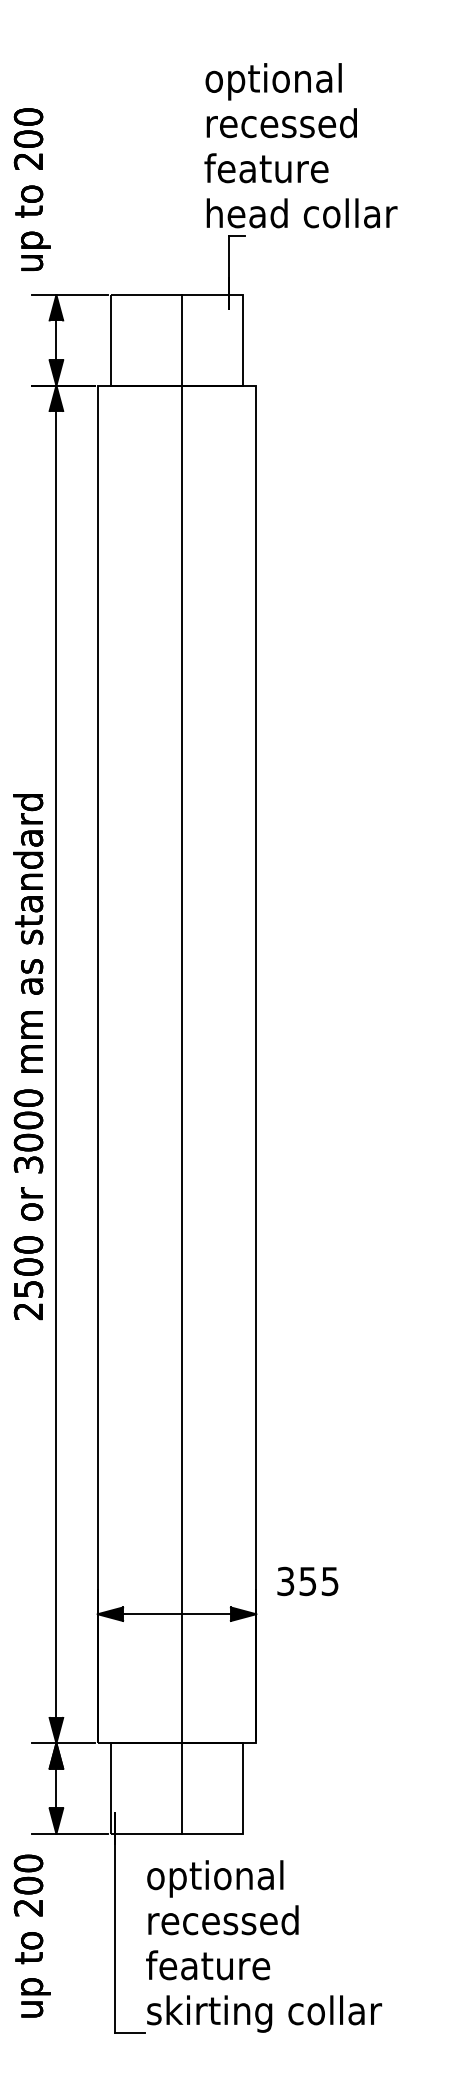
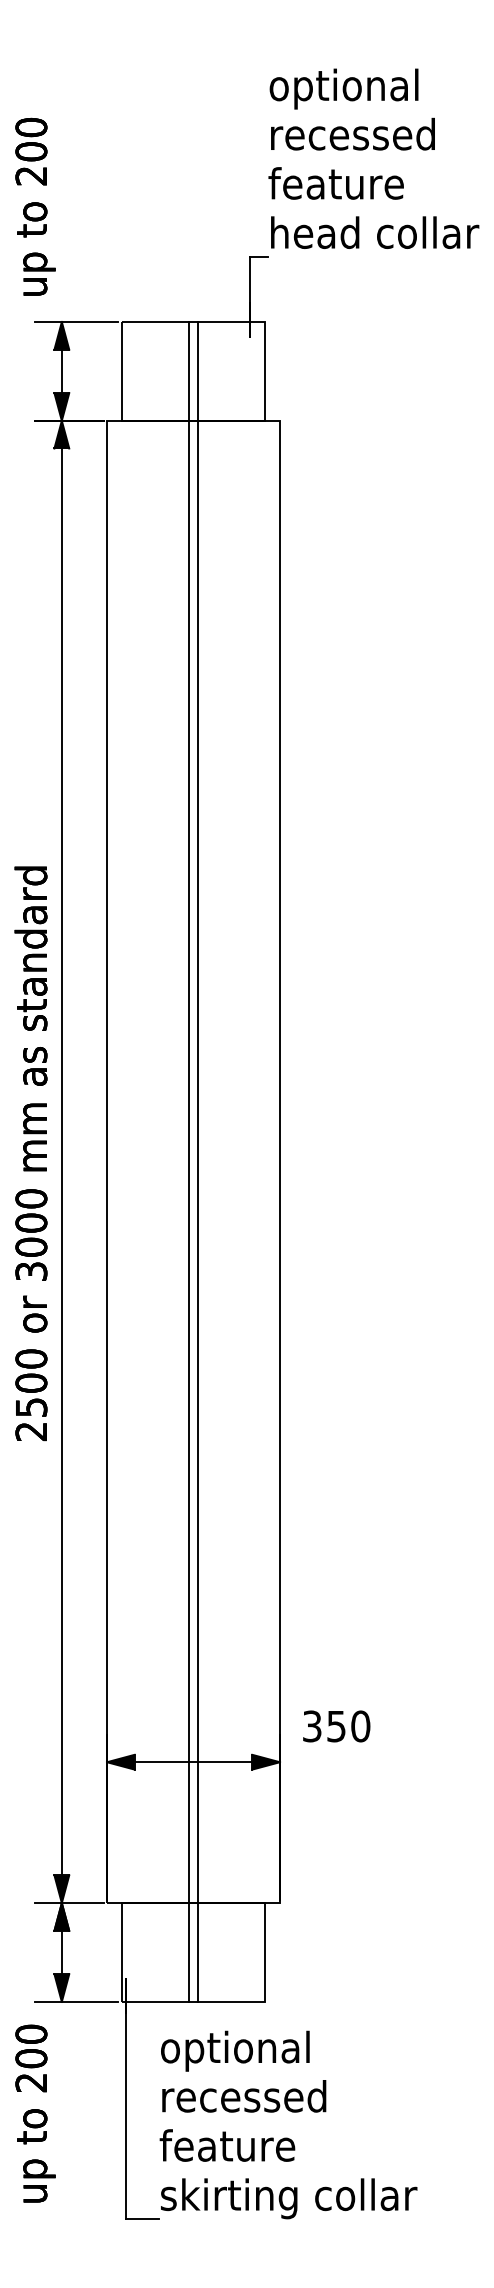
text: (300, 145) -> (373, 158), moved
line: (172, 1064) -> (188, 1161), added
text: (329, 1581) -> (360, 1726), 355 -> 350

